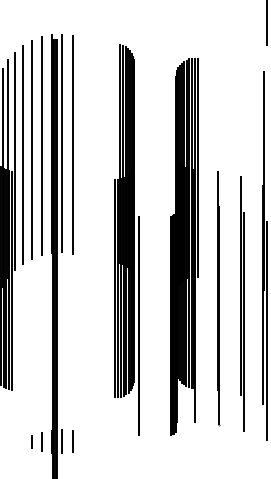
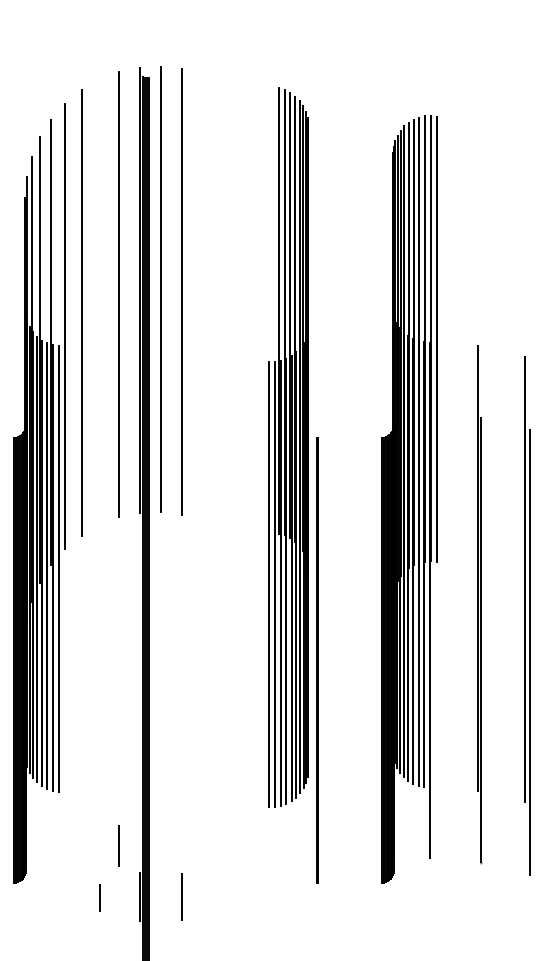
line: (31, 149) -> (98, 301), removed
line: (41, 441) -> (118, 845), moved
line: (62, 441) -> (161, 896), removed

